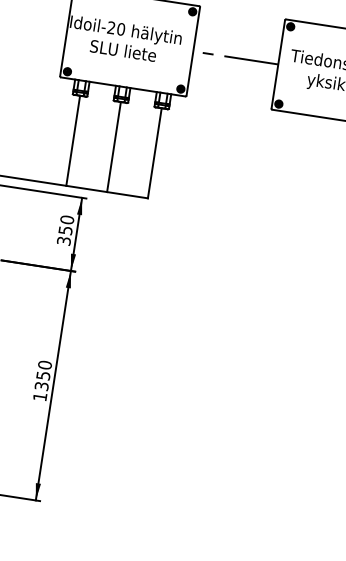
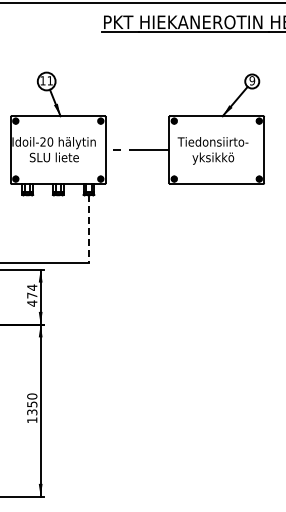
line: (72, 140) -> (27, 228), removed
line: (114, 146) -> (58, 228), removed
line: (154, 153) -> (88, 229), solid -> dashed
text: (65, 230) -> (32, 295), 350 -> 474

